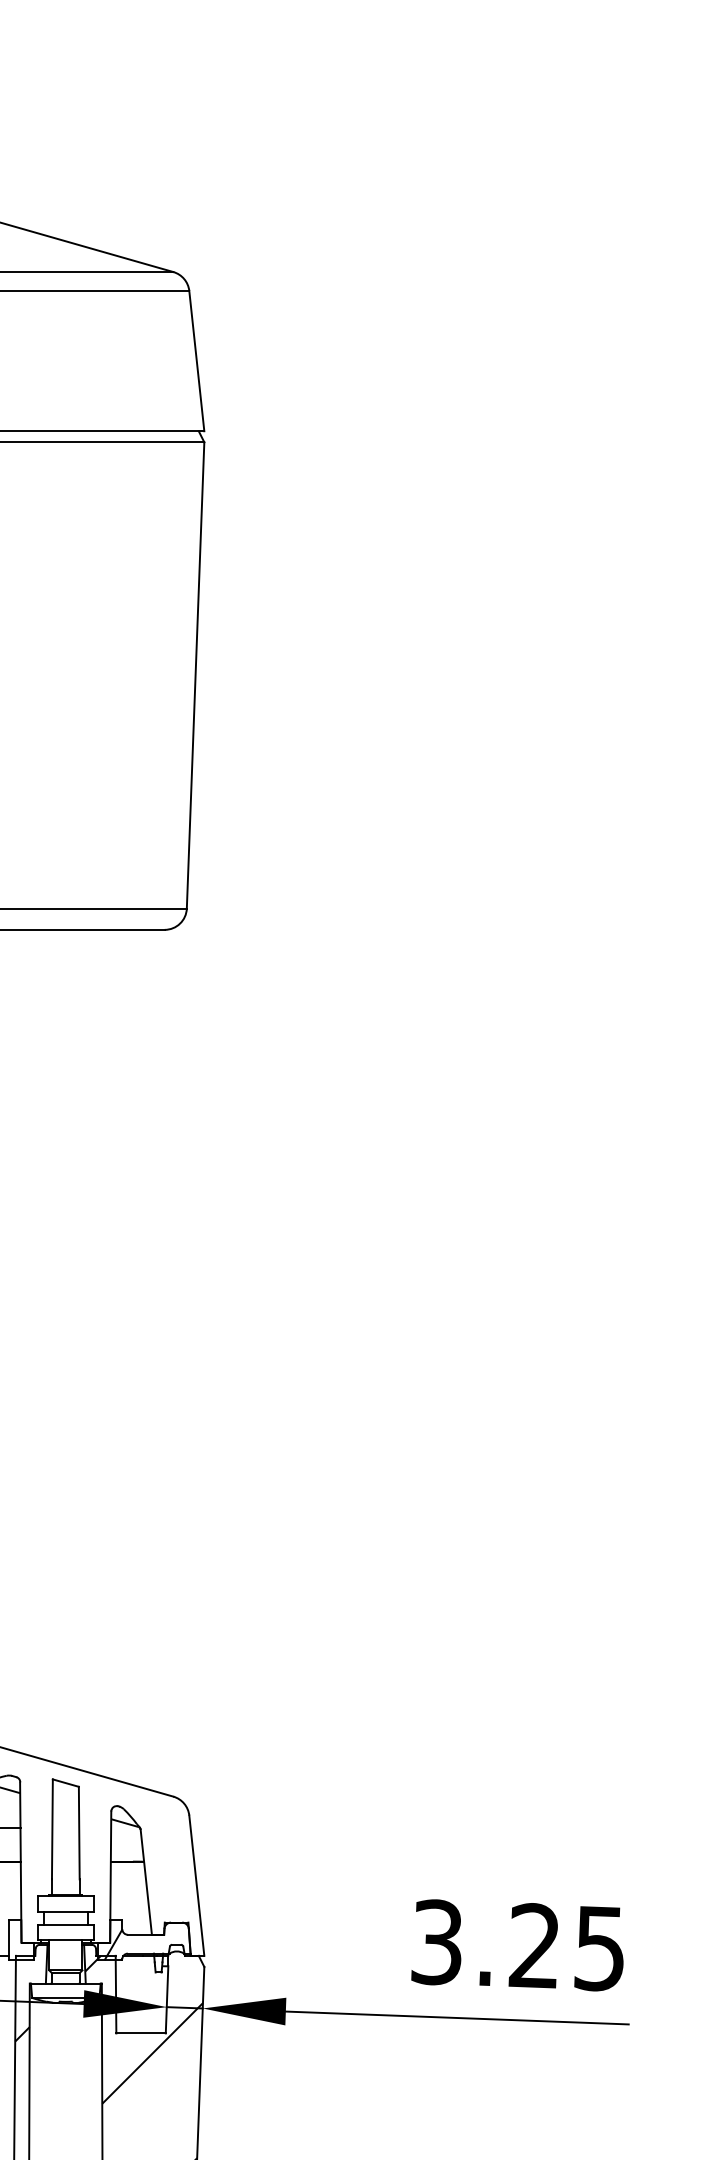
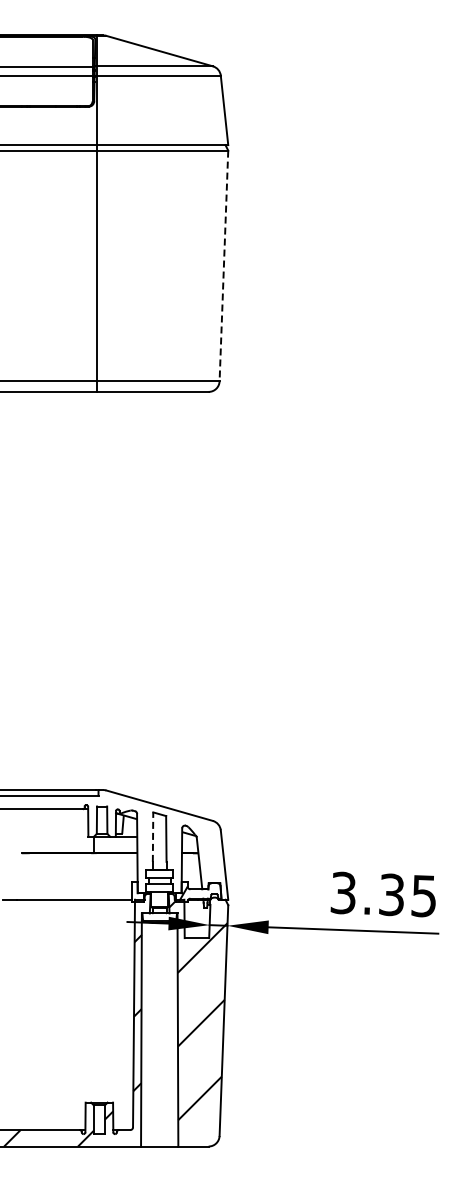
line: (194, 676) -> (223, 266), solid -> dashed
line: (53, 1830) -> (153, 837), solid -> dashed
text: (532, 1947) -> (390, 895), 3.25 -> 3.35

